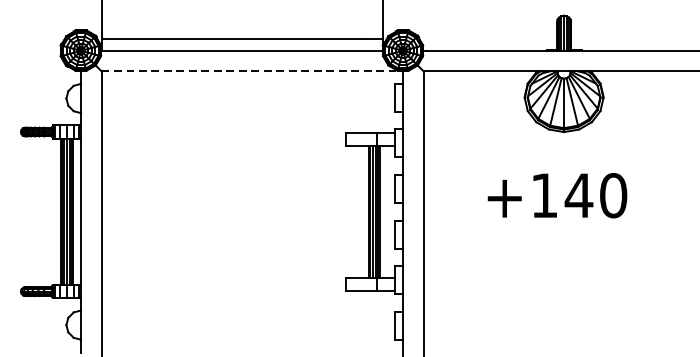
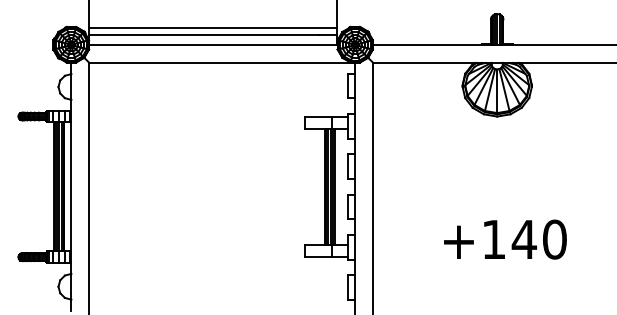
line: (242, 32) -> (213, 28), added
line: (252, 70) -> (222, 62), dashed -> solid
text: (557, 195) -> (505, 239), moved

